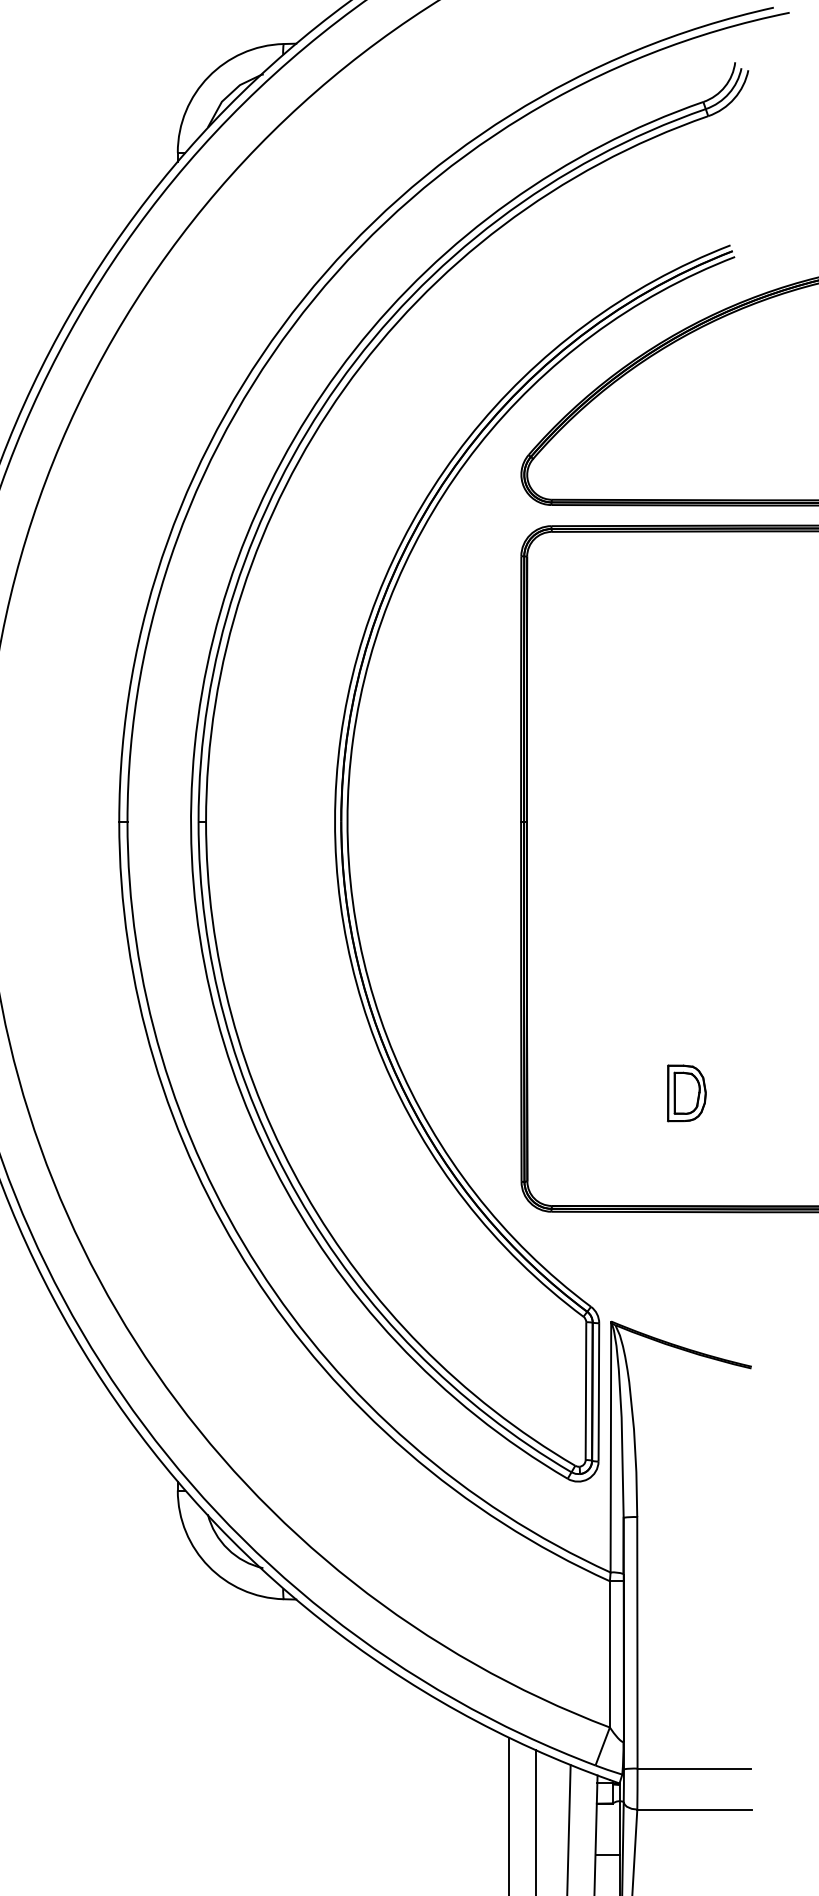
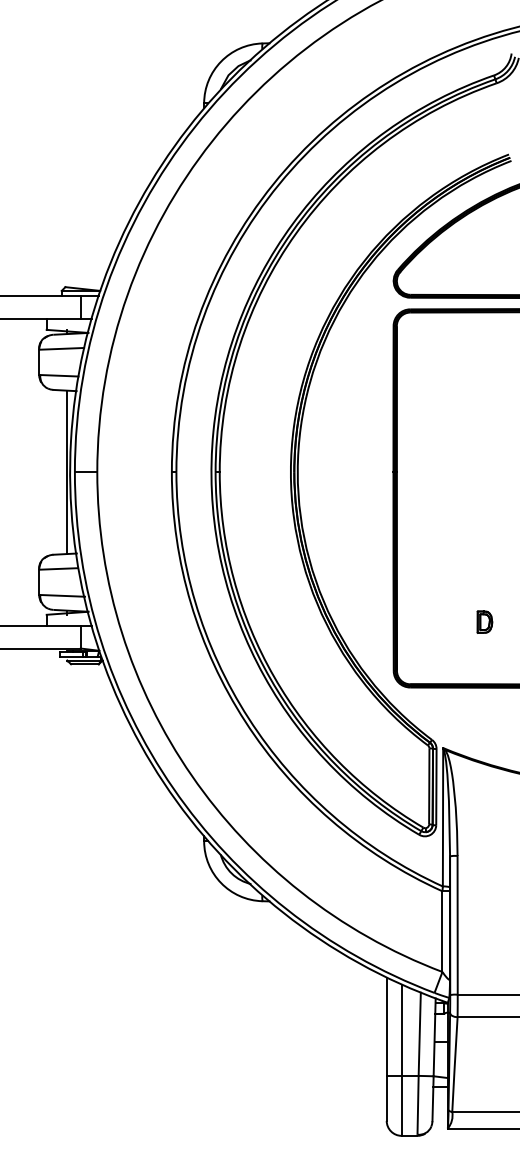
part: (686, 1092) -> (484, 621), size x0.7

